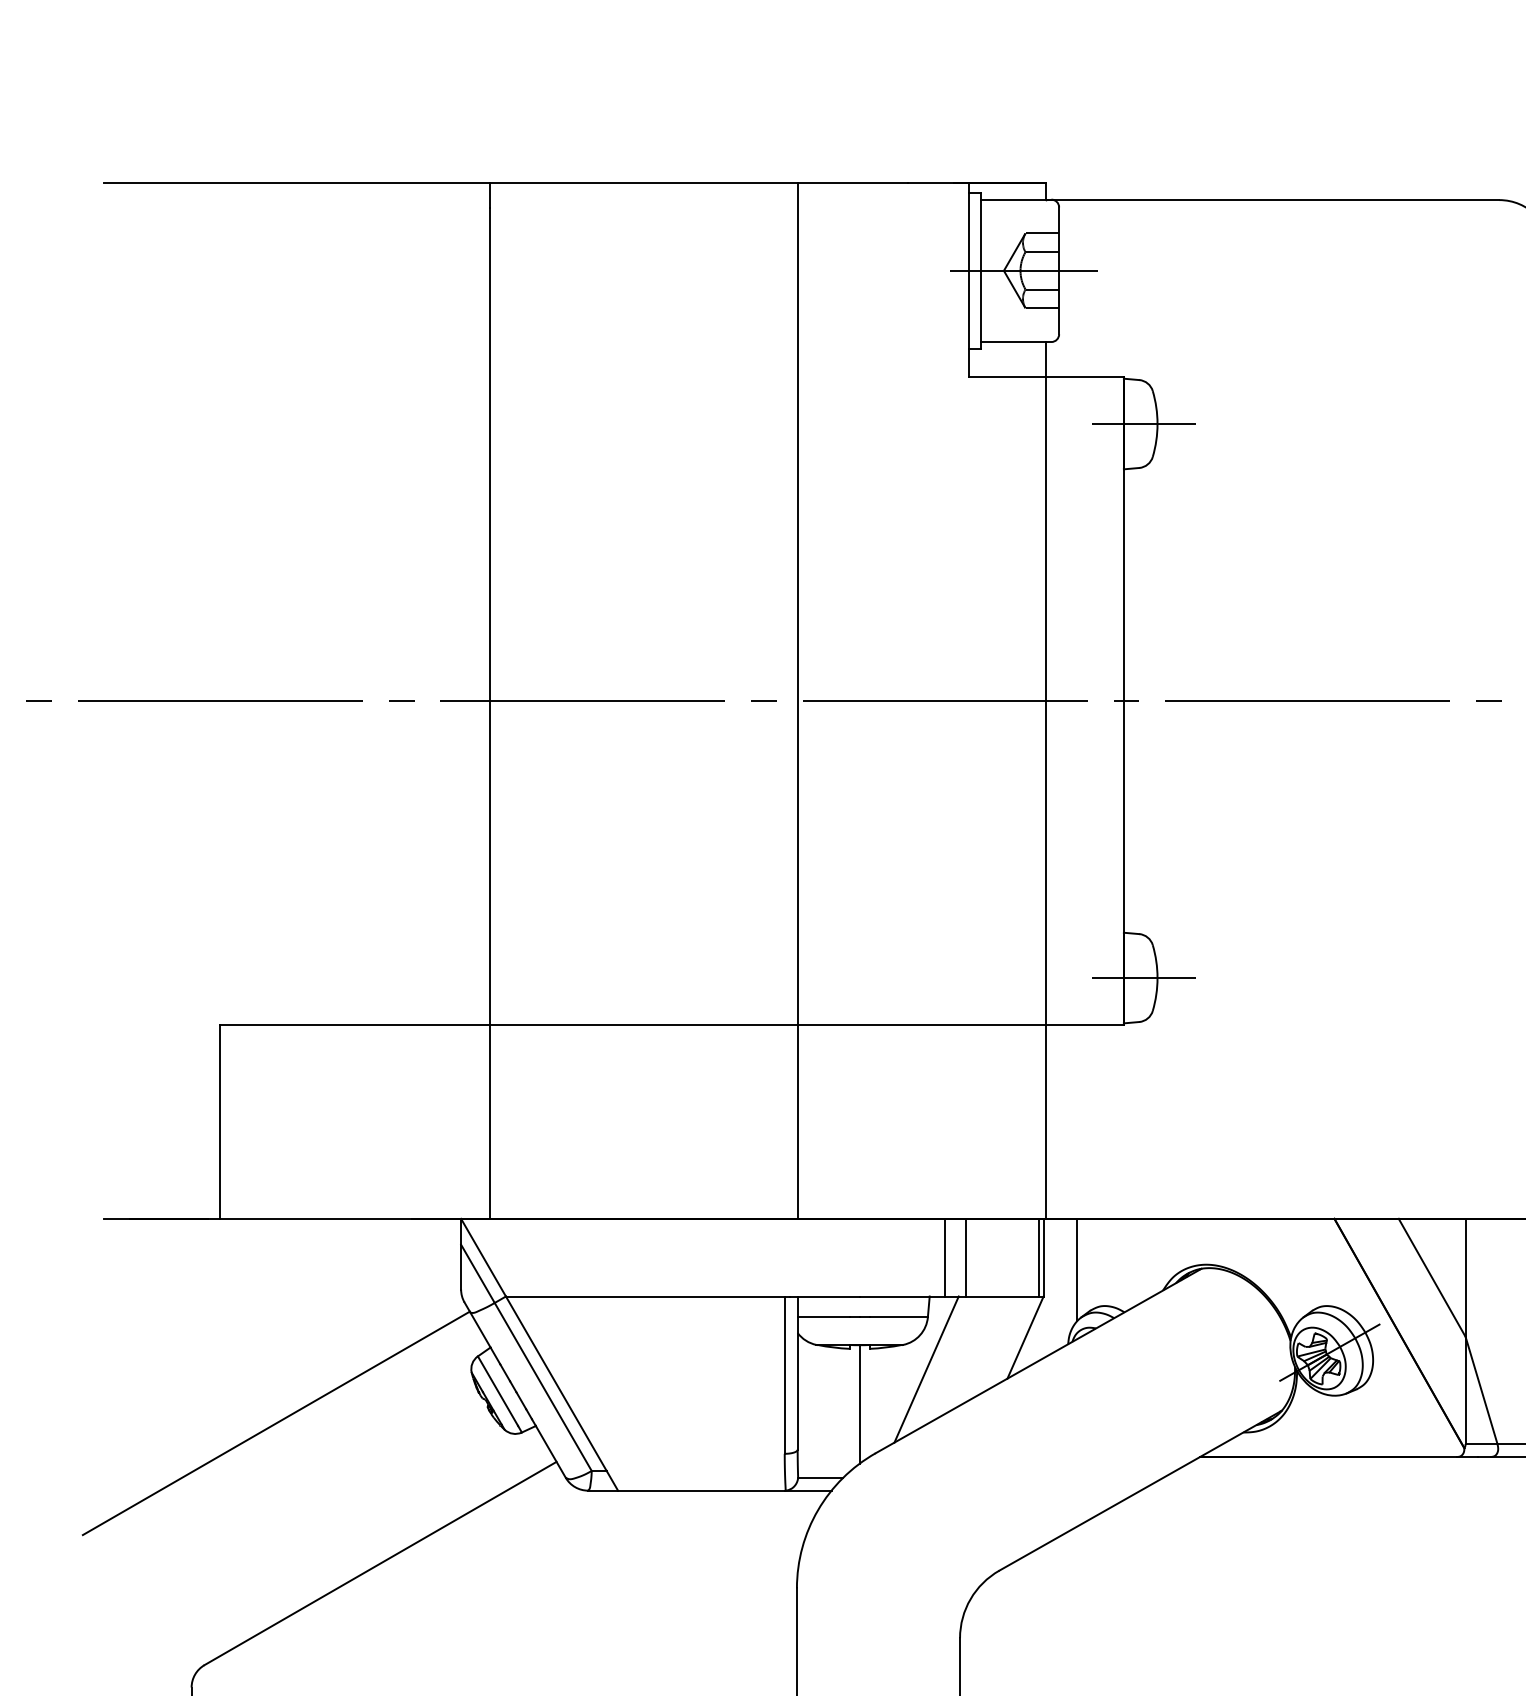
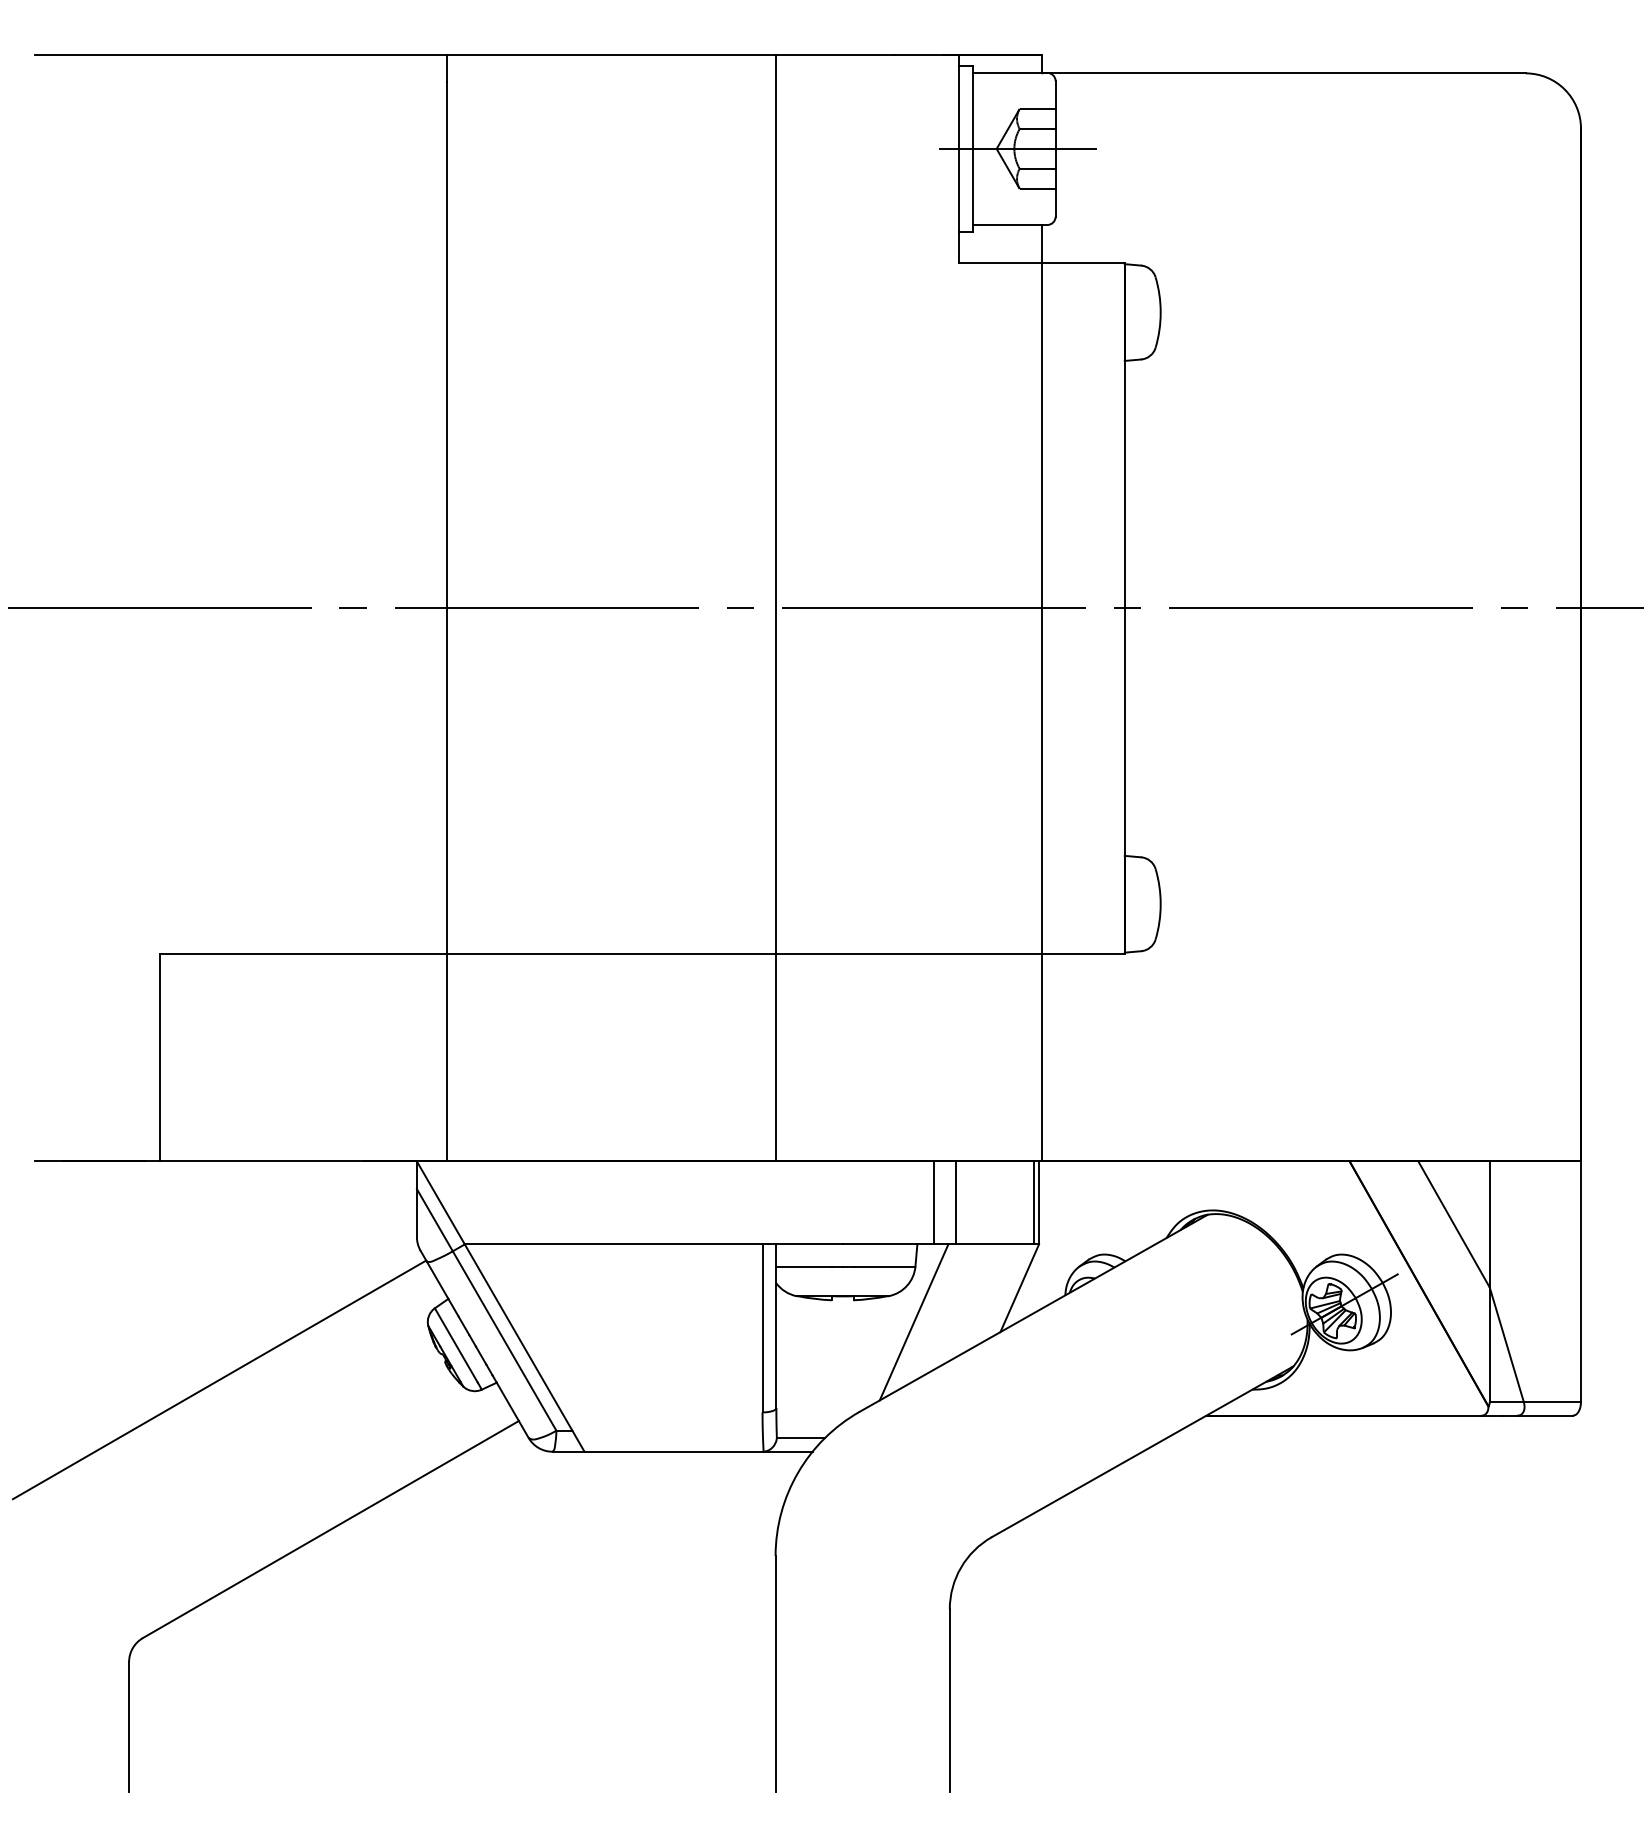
line: (1144, 423) -> (1146, 312), removed
line: (1144, 978) -> (1146, 904), removed
line: (1077, 1269) -> (1075, 1215), removed
line: (859, 1404) -> (842, 1359), removed

